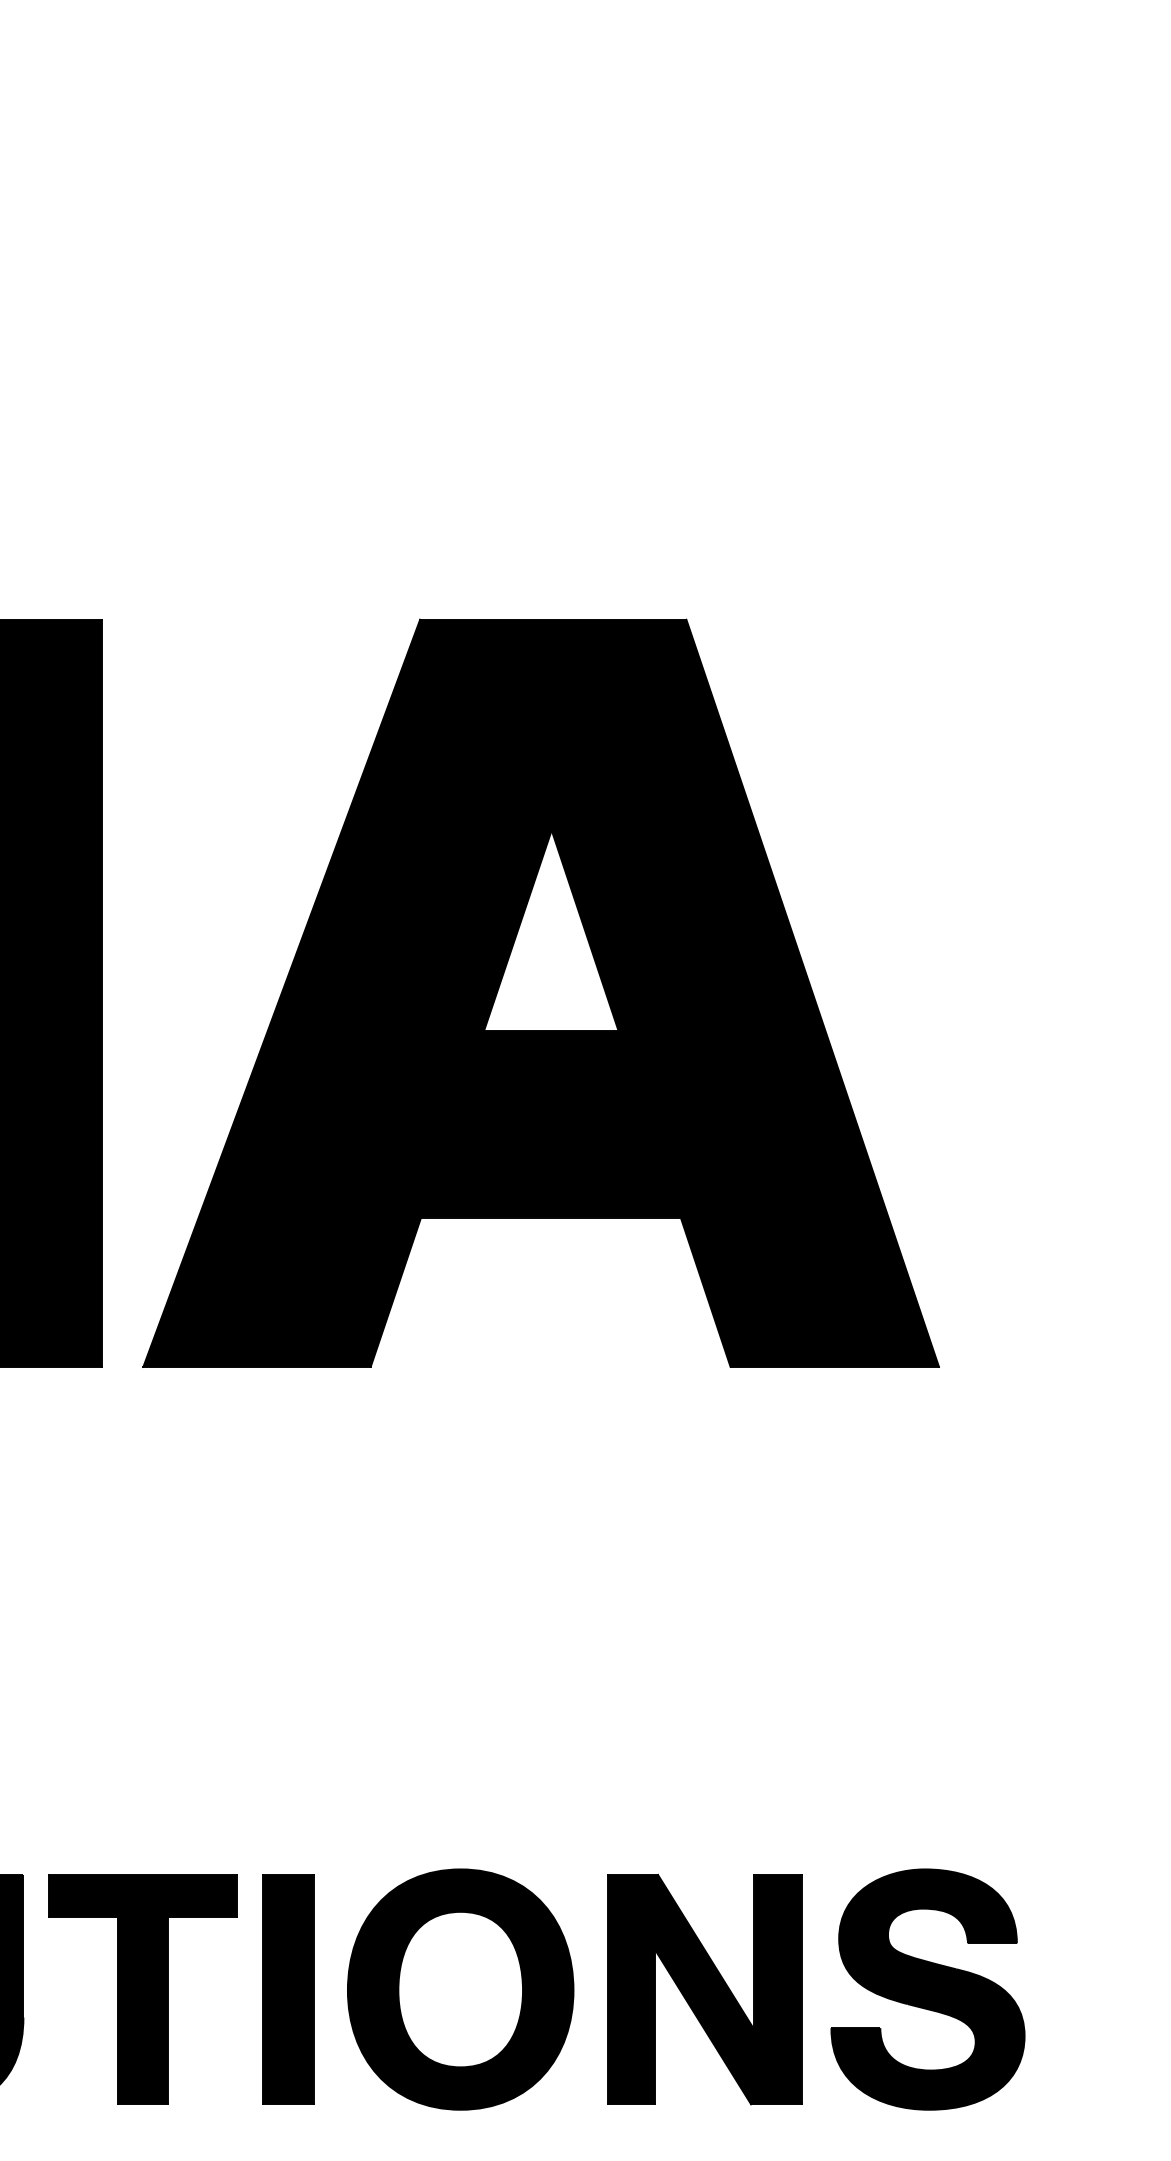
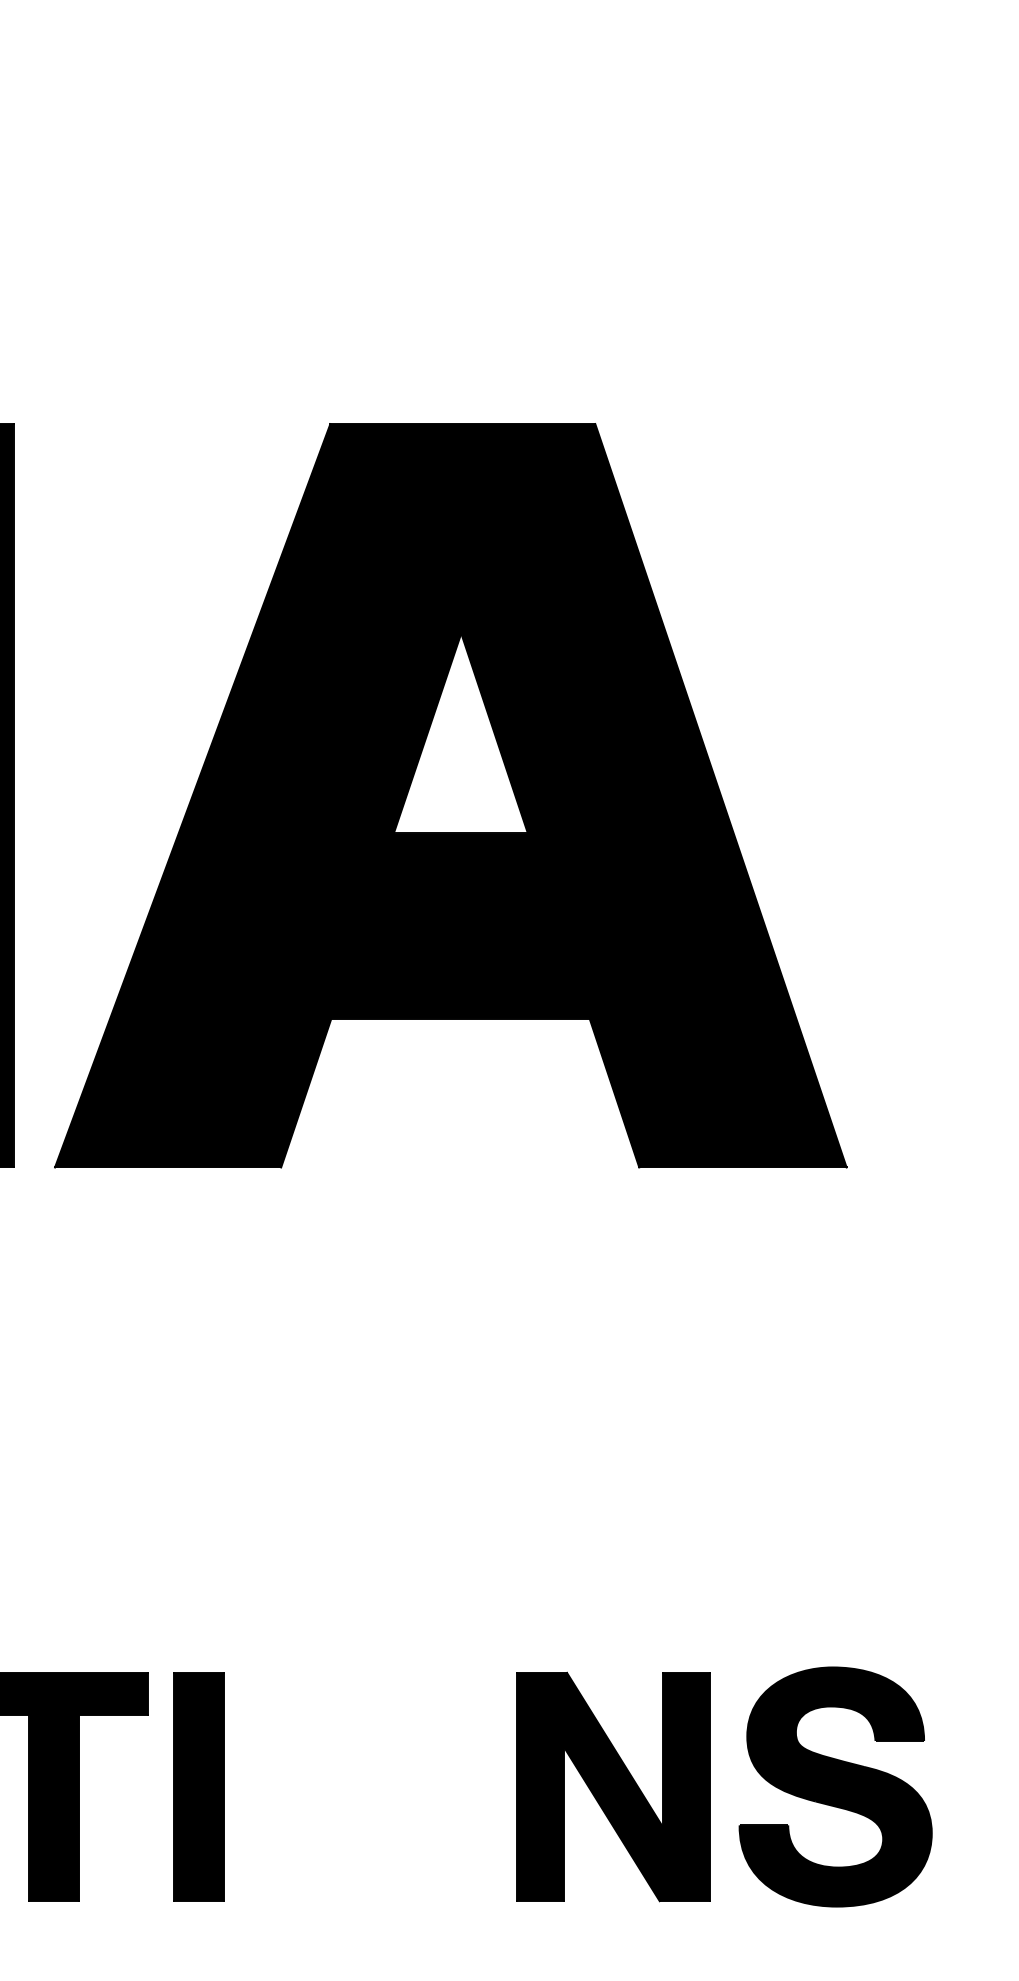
part: (460, 1989) -> (370, 1786), removed

